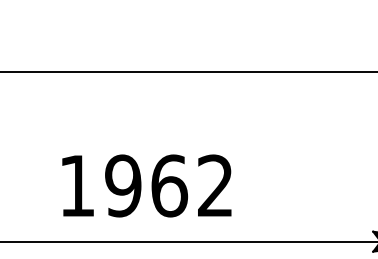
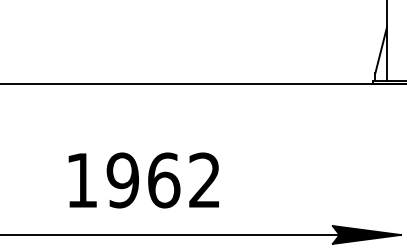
text: (146, 186) -> (143, 180), moved

